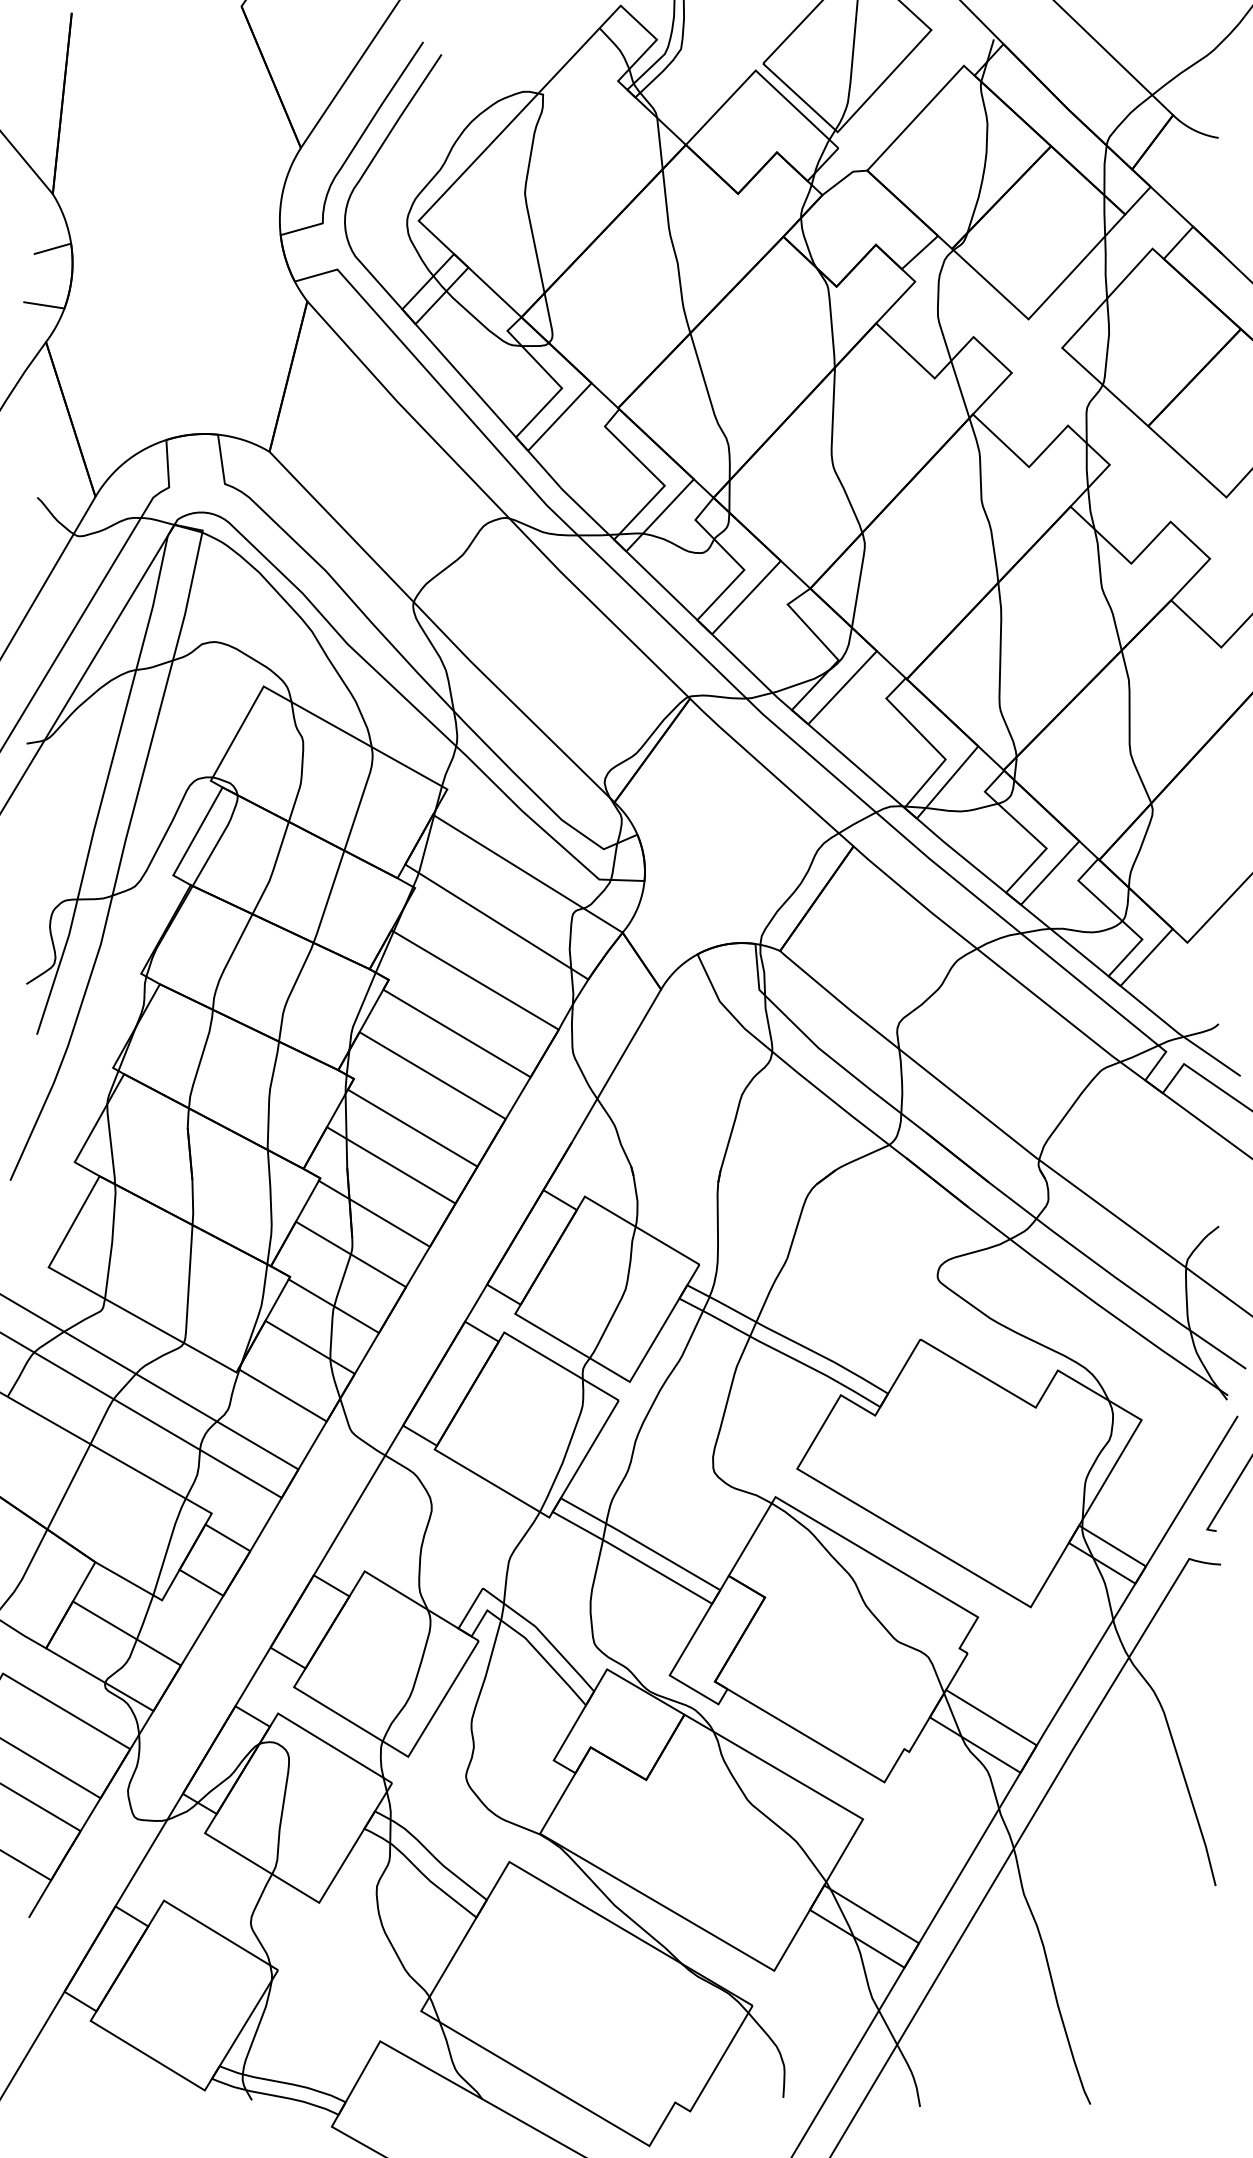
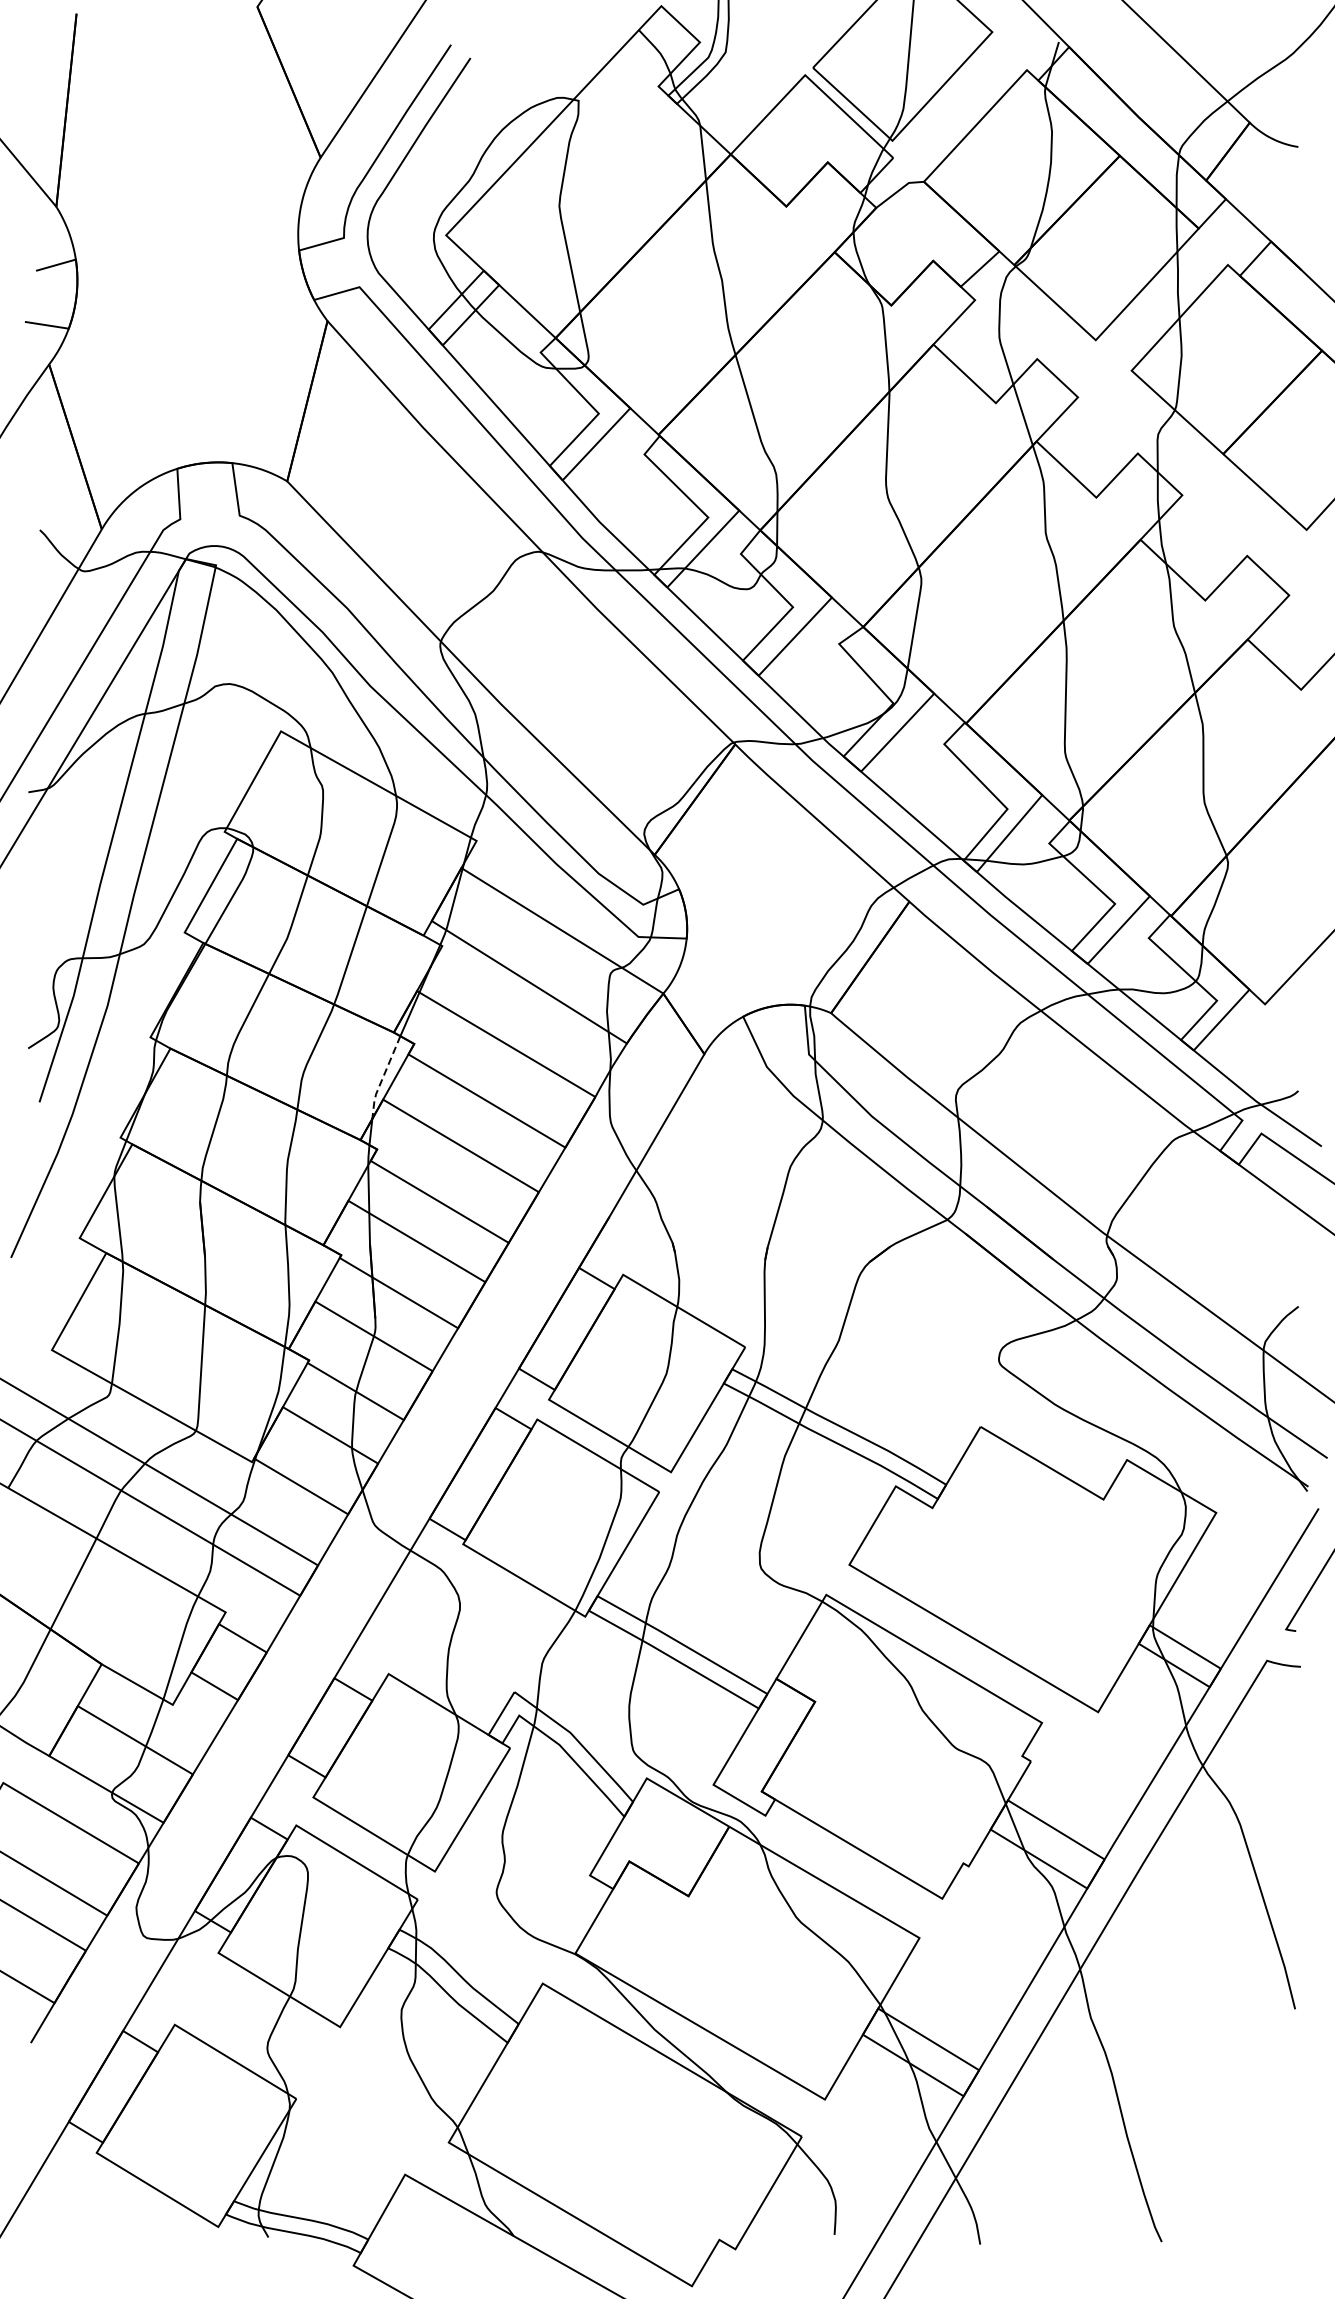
line: (359, 1012) -> (383, 1078), solid -> dashed

